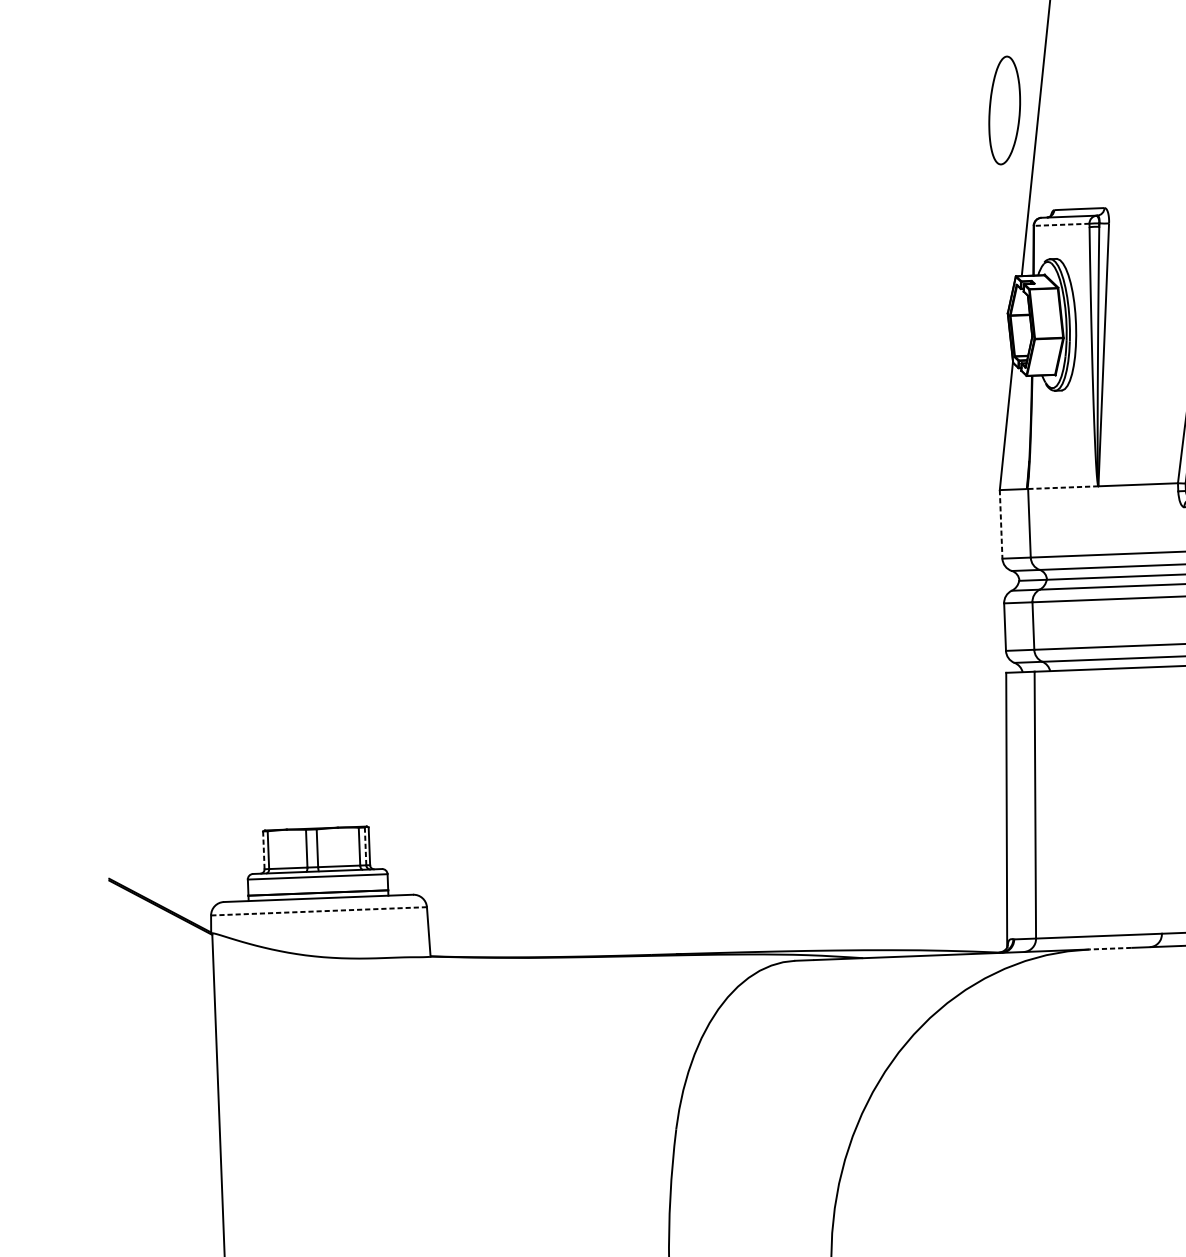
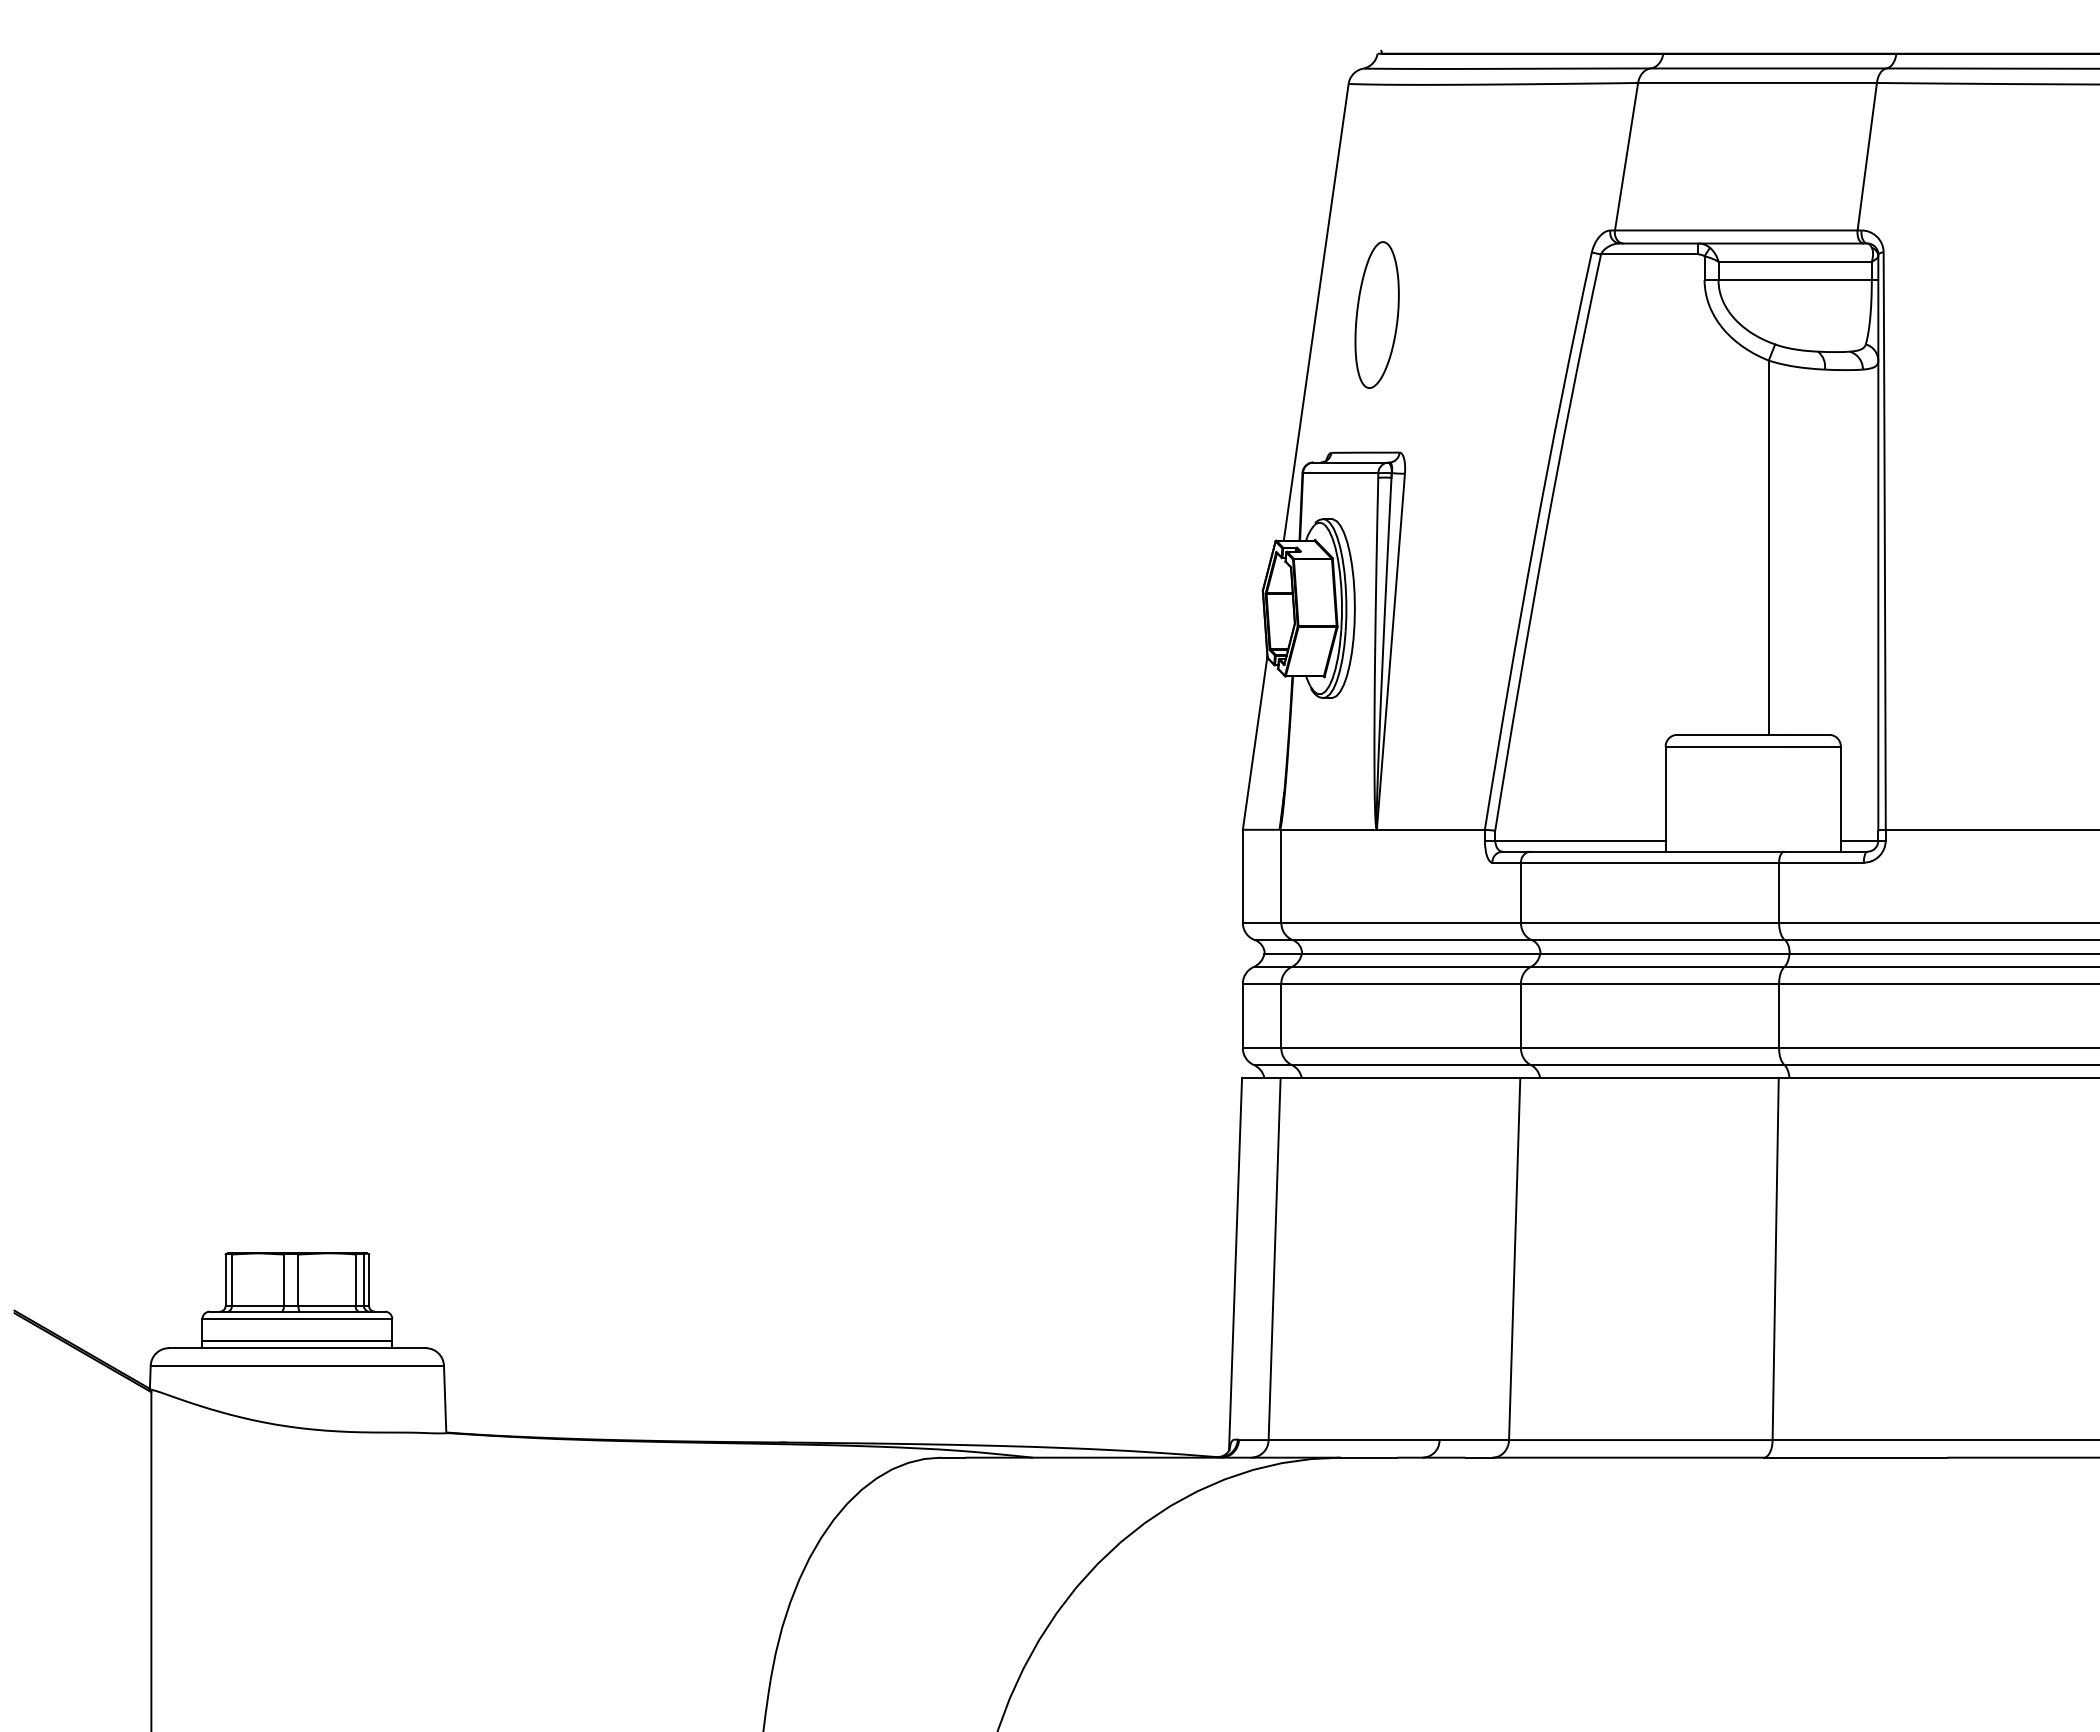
part: (1004, 110) -> (1376, 314), moved
line: (1061, 225) -> (1340, 473), dashed -> solid
line: (1062, 487) -> (1328, 829), dashed -> solid
line: (1000, 524) -> (1242, 876), dashed -> solid
line: (365, 846) -> (363, 1280), dashed -> solid
line: (263, 850) -> (225, 1280), dashed -> solid
line: (319, 911) -> (297, 1365), dashed -> solid
line: (1110, 948) -> (1368, 1457), dashed -> solid

